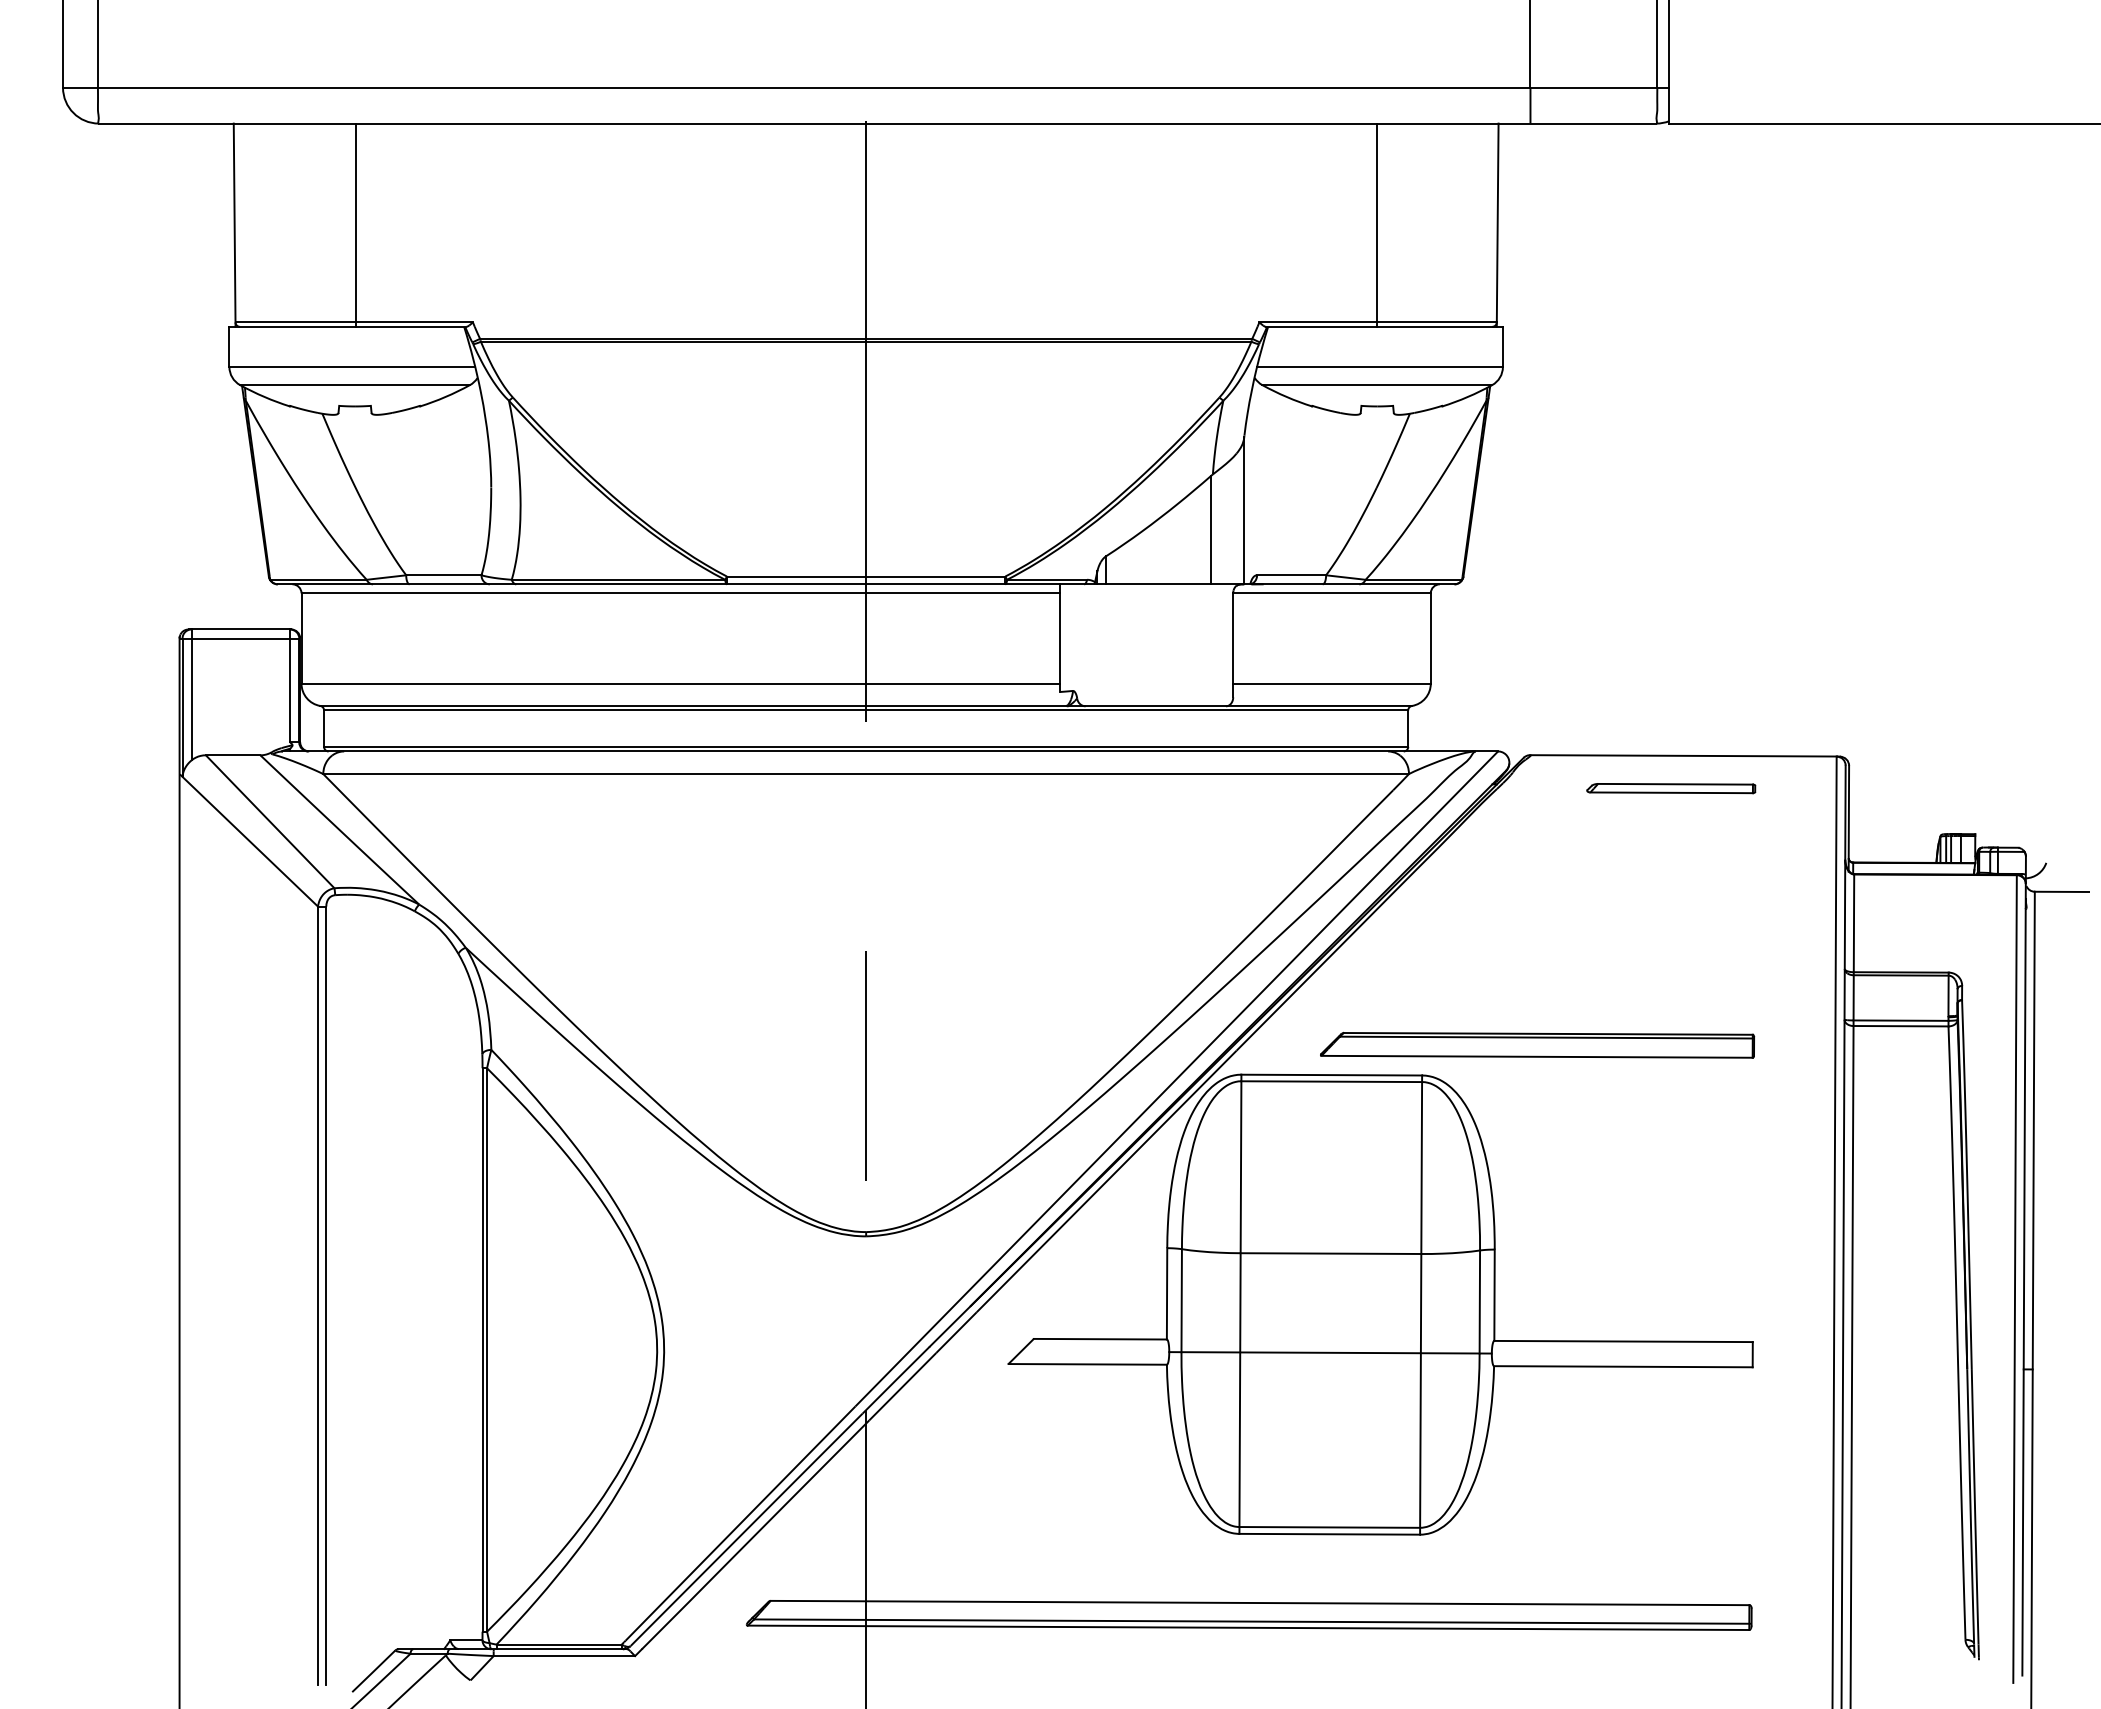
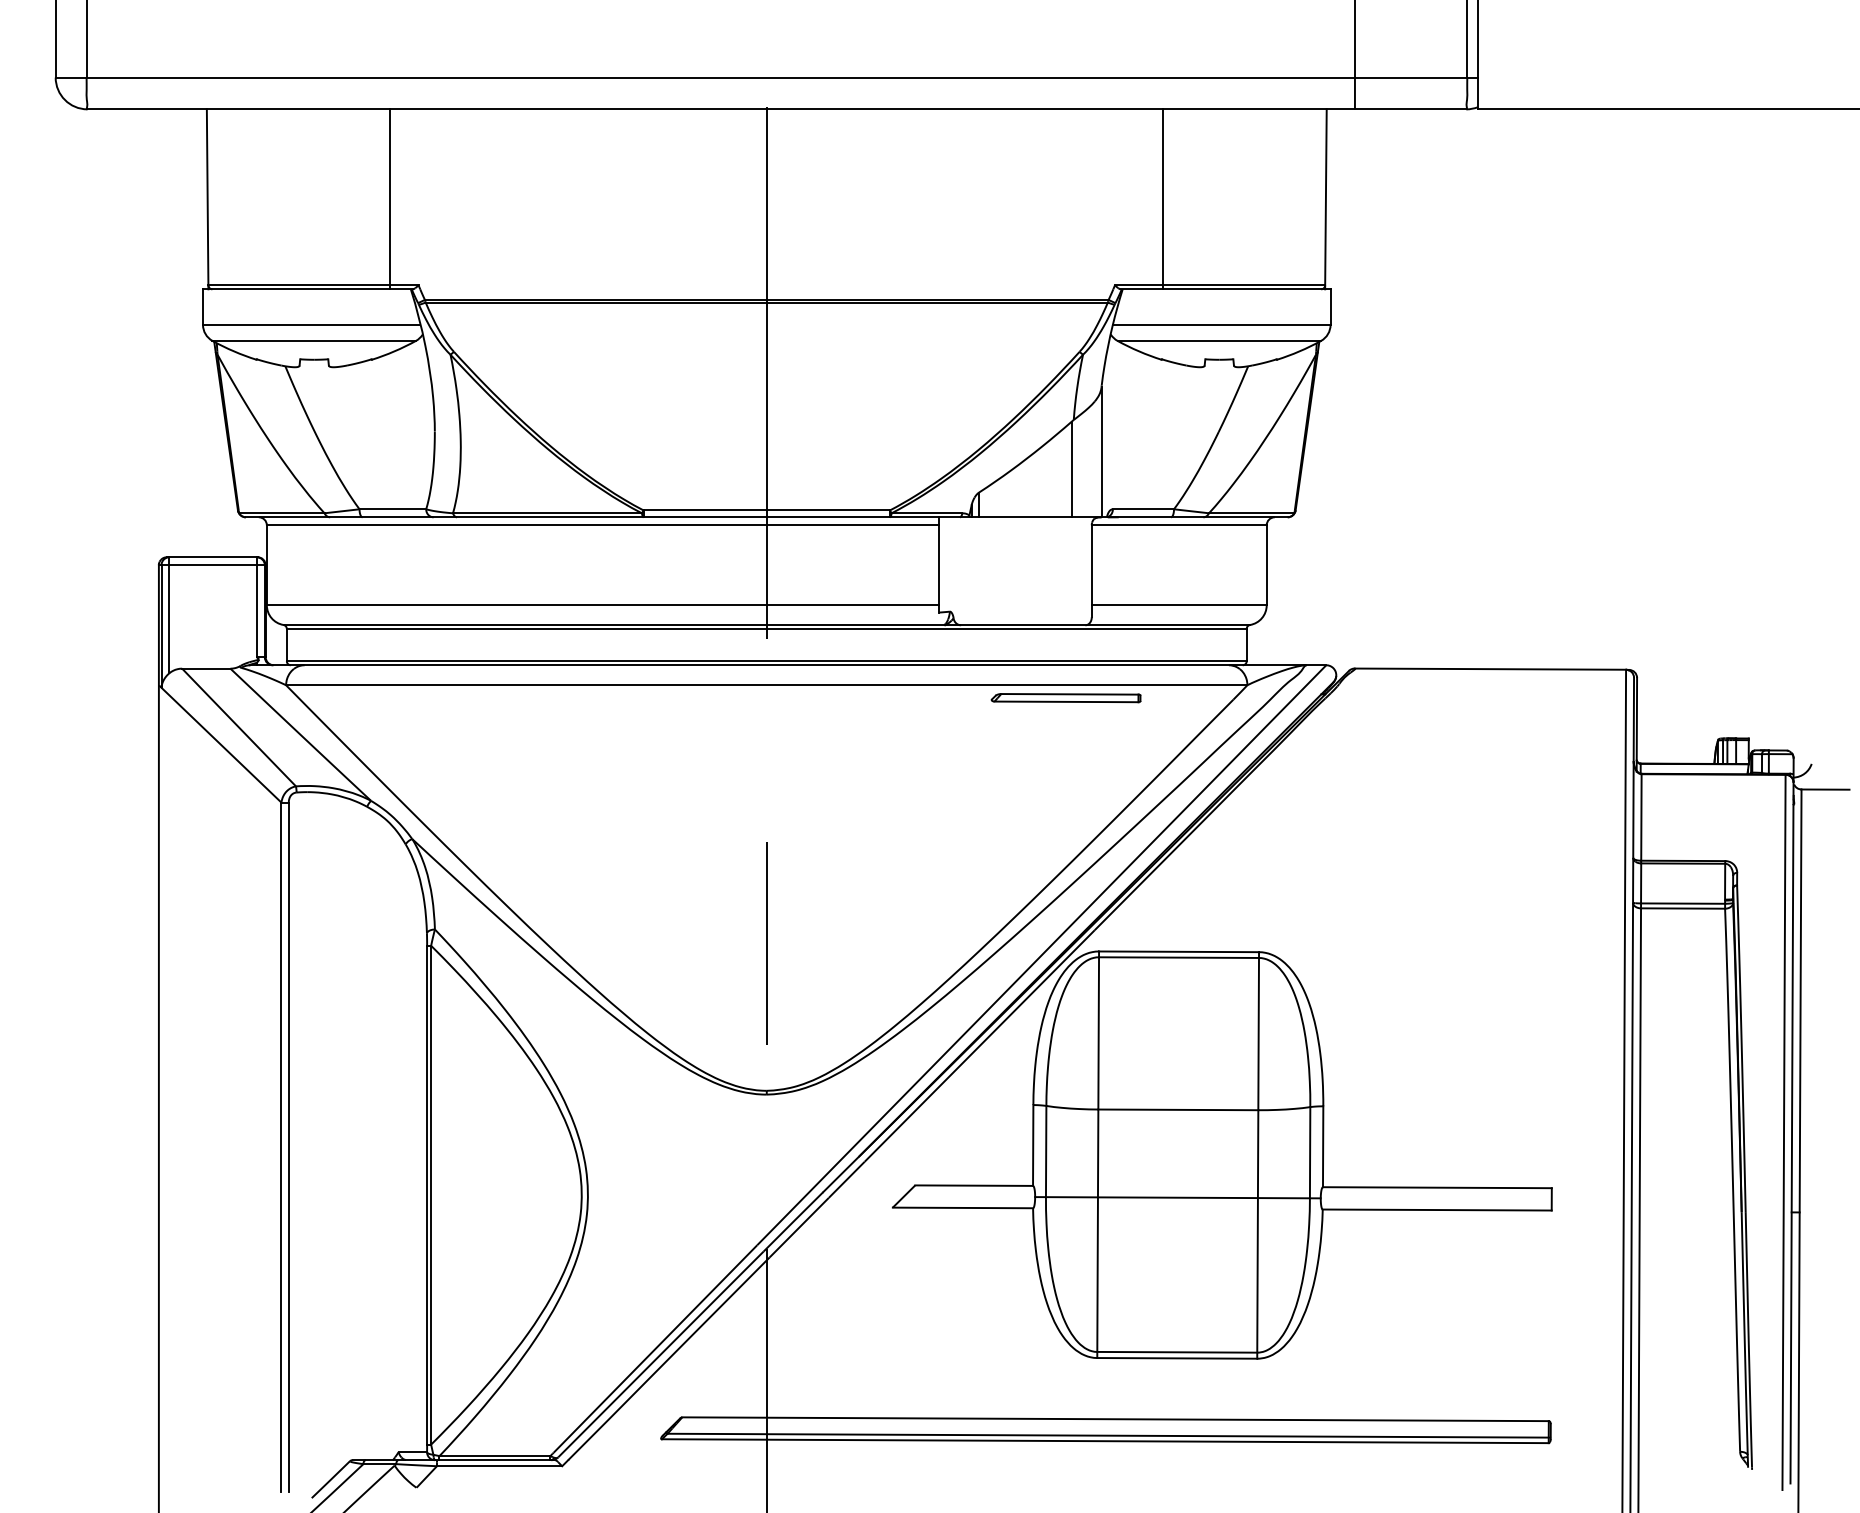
line: (355, 224) -> (389, 198), moved
line: (1376, 224) -> (1162, 198), moved
part: (1671, 788) -> (1066, 698), moved
part: (1537, 1044) -> (1361, 924), removed

